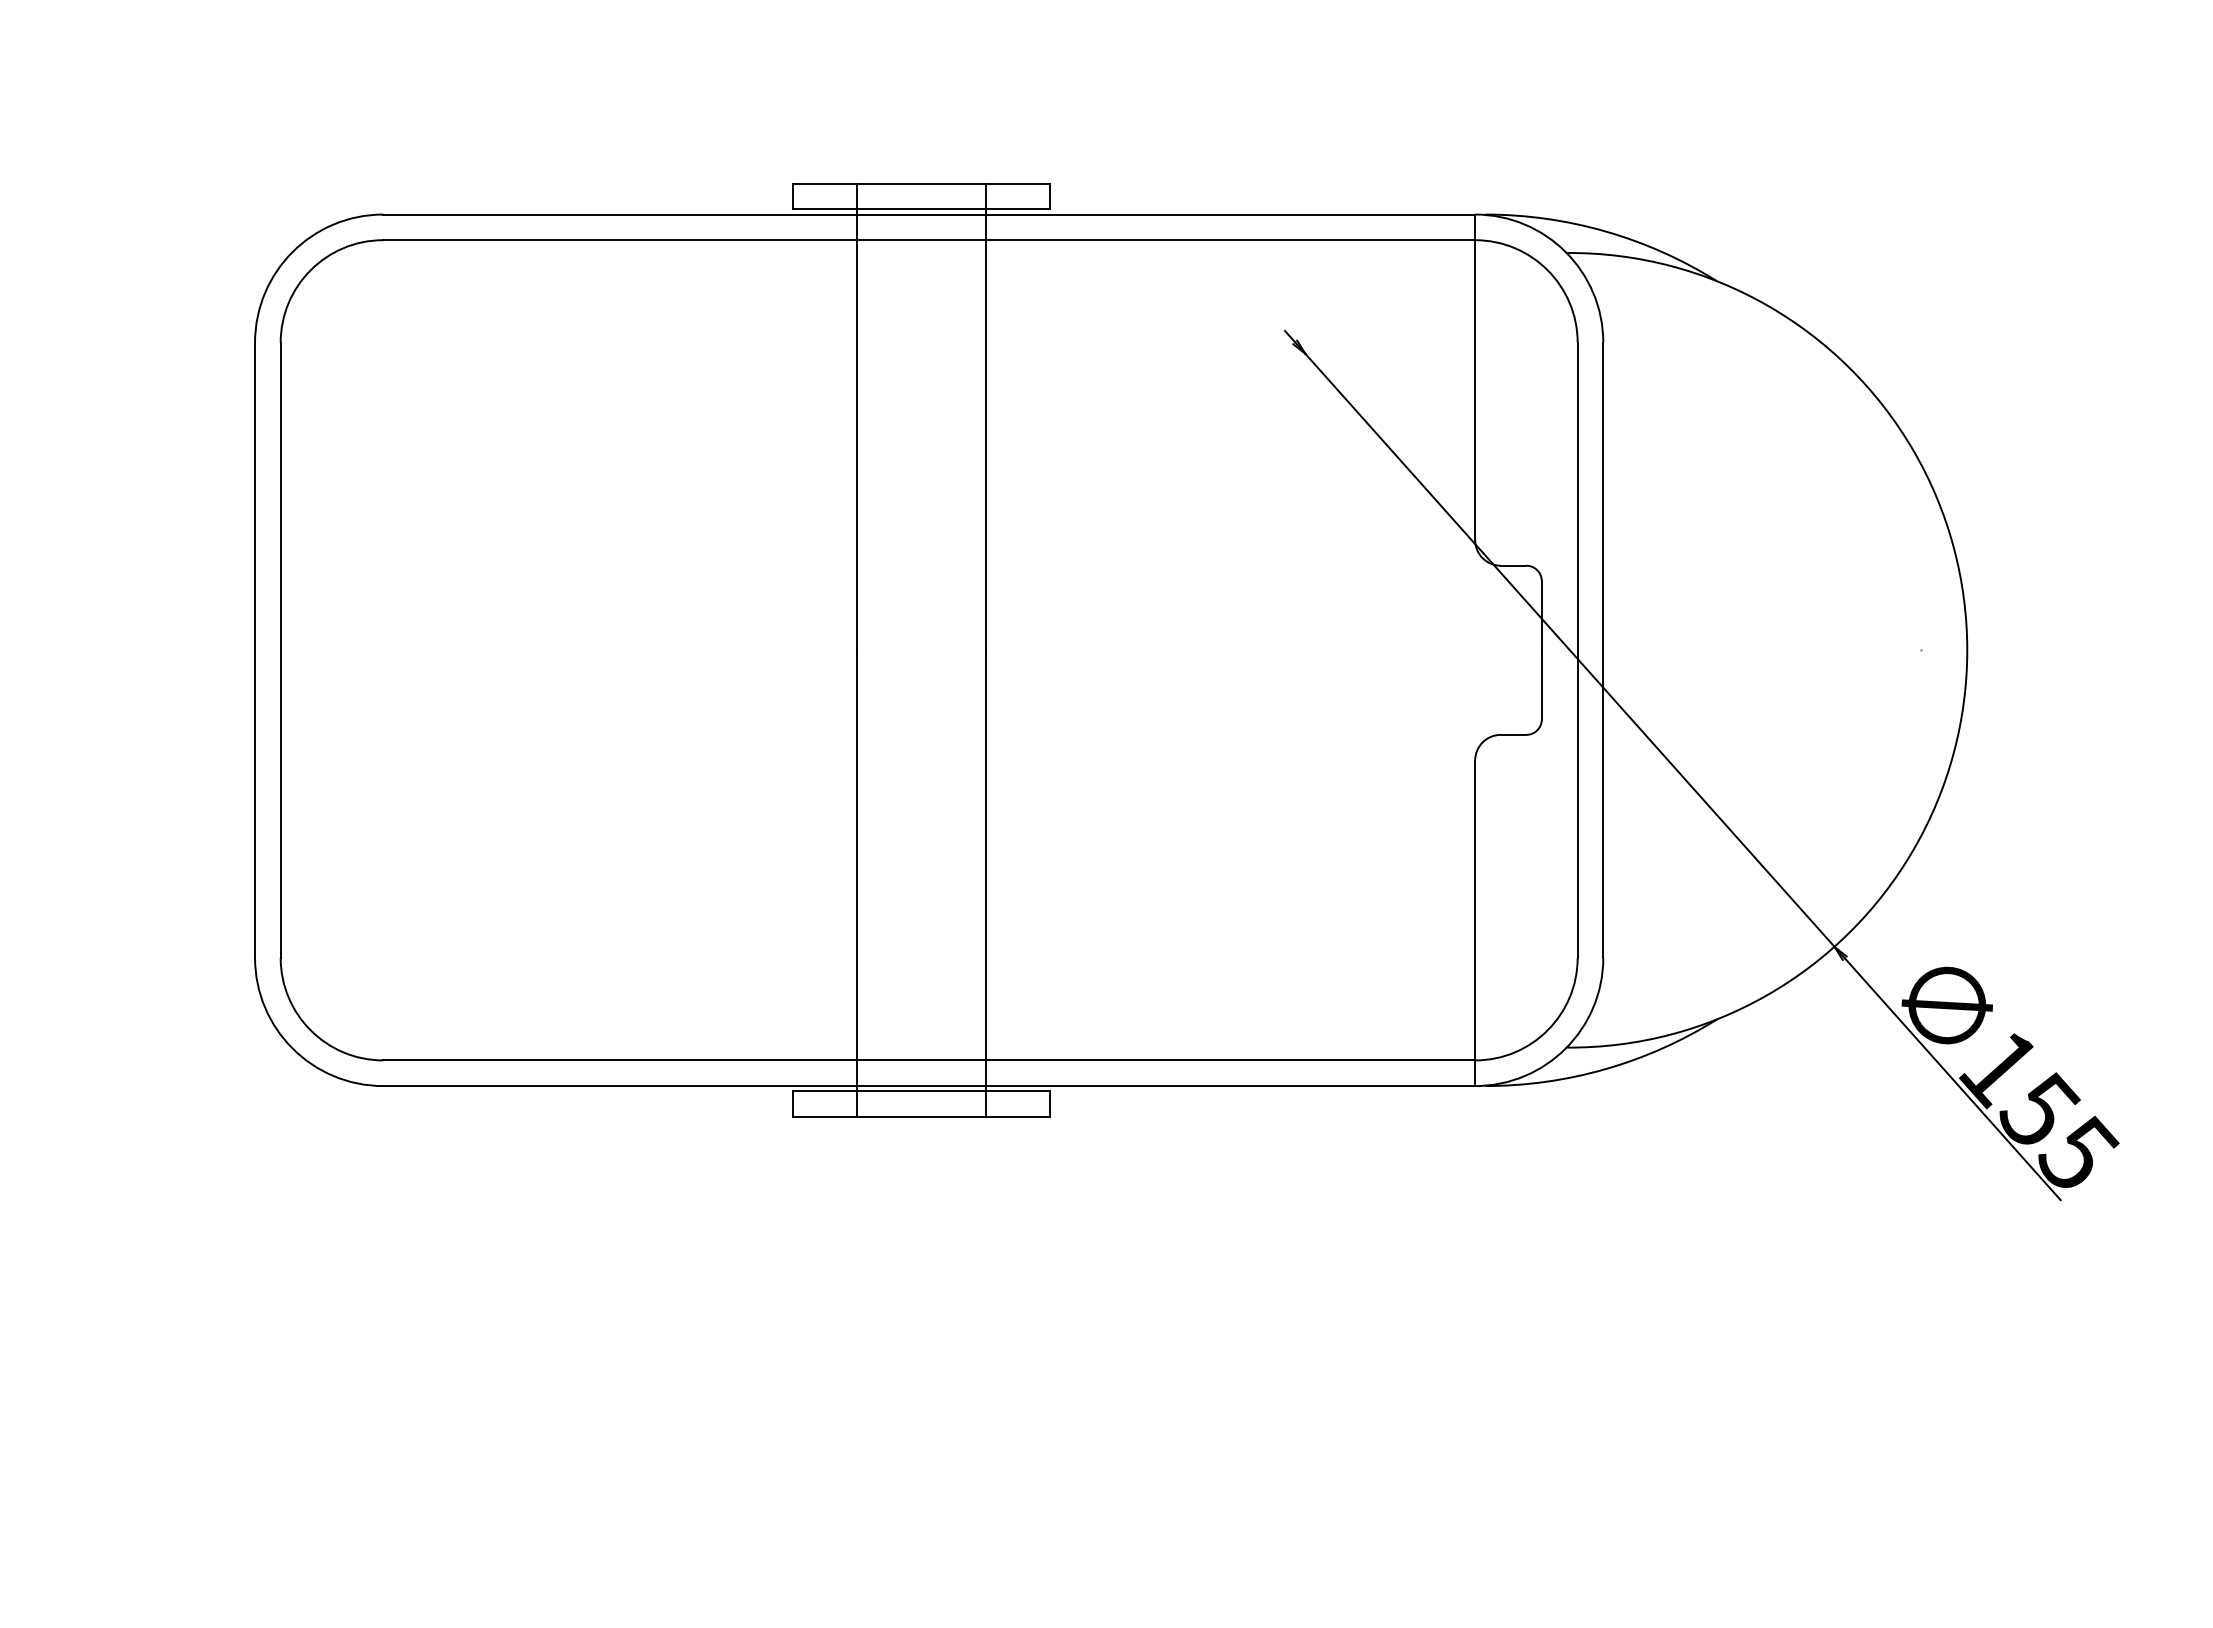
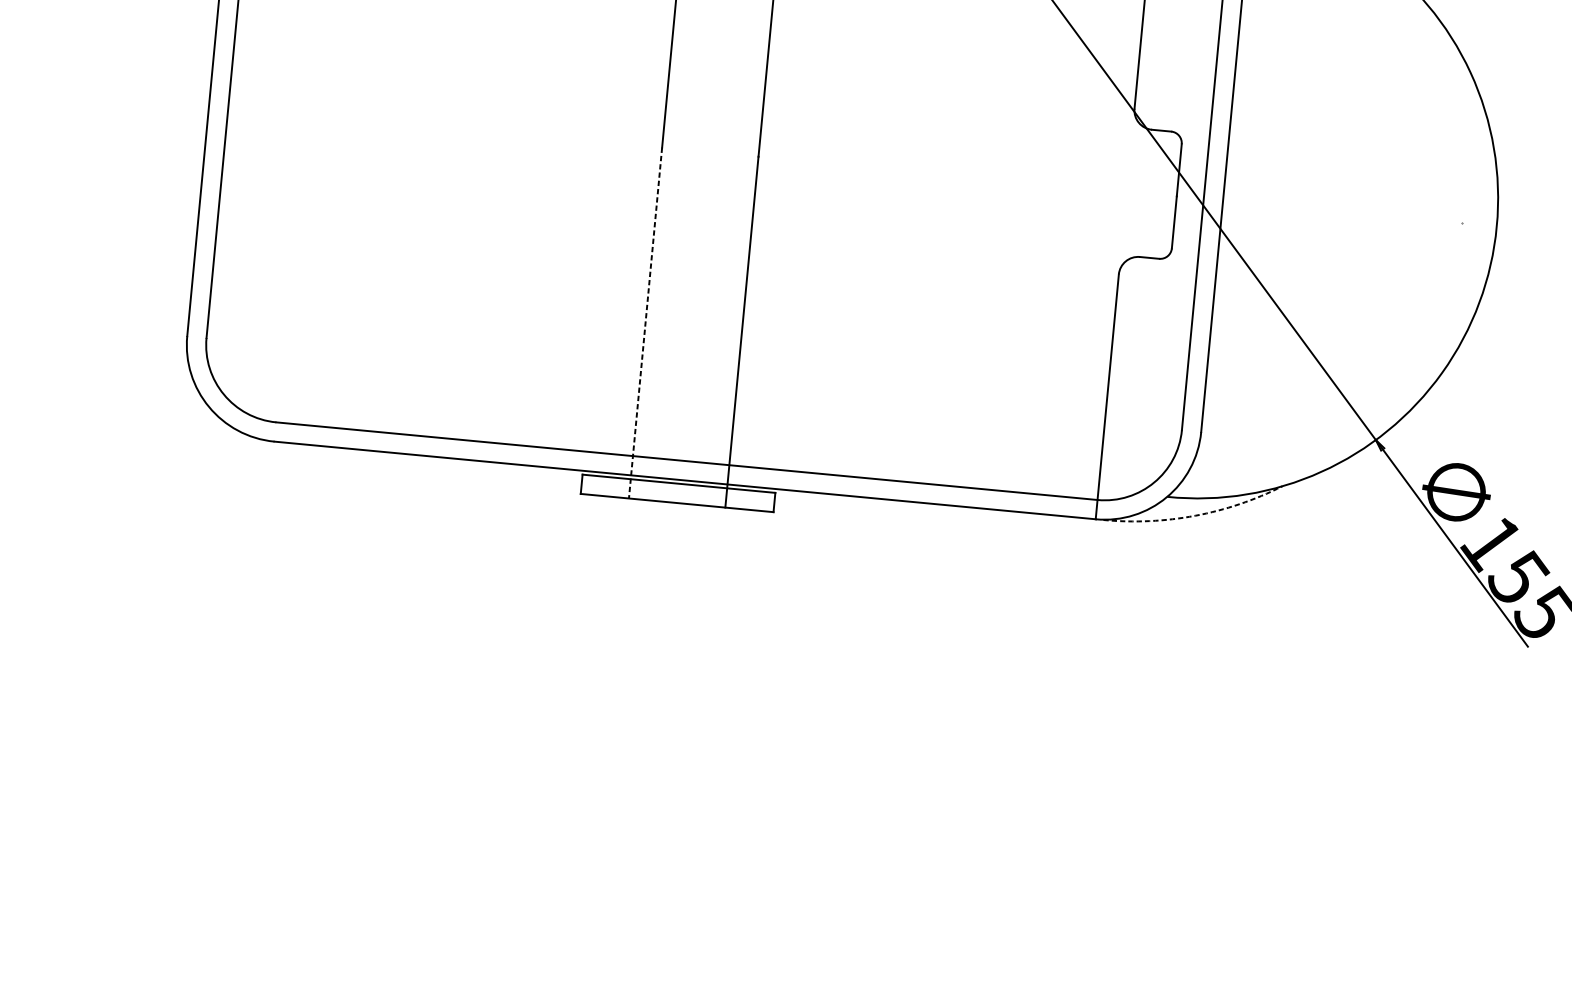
line: (857, 884) -> (645, 323), solid -> dashed
arc: (1605, 1069) -> (1194, 516), solid -> dashed

